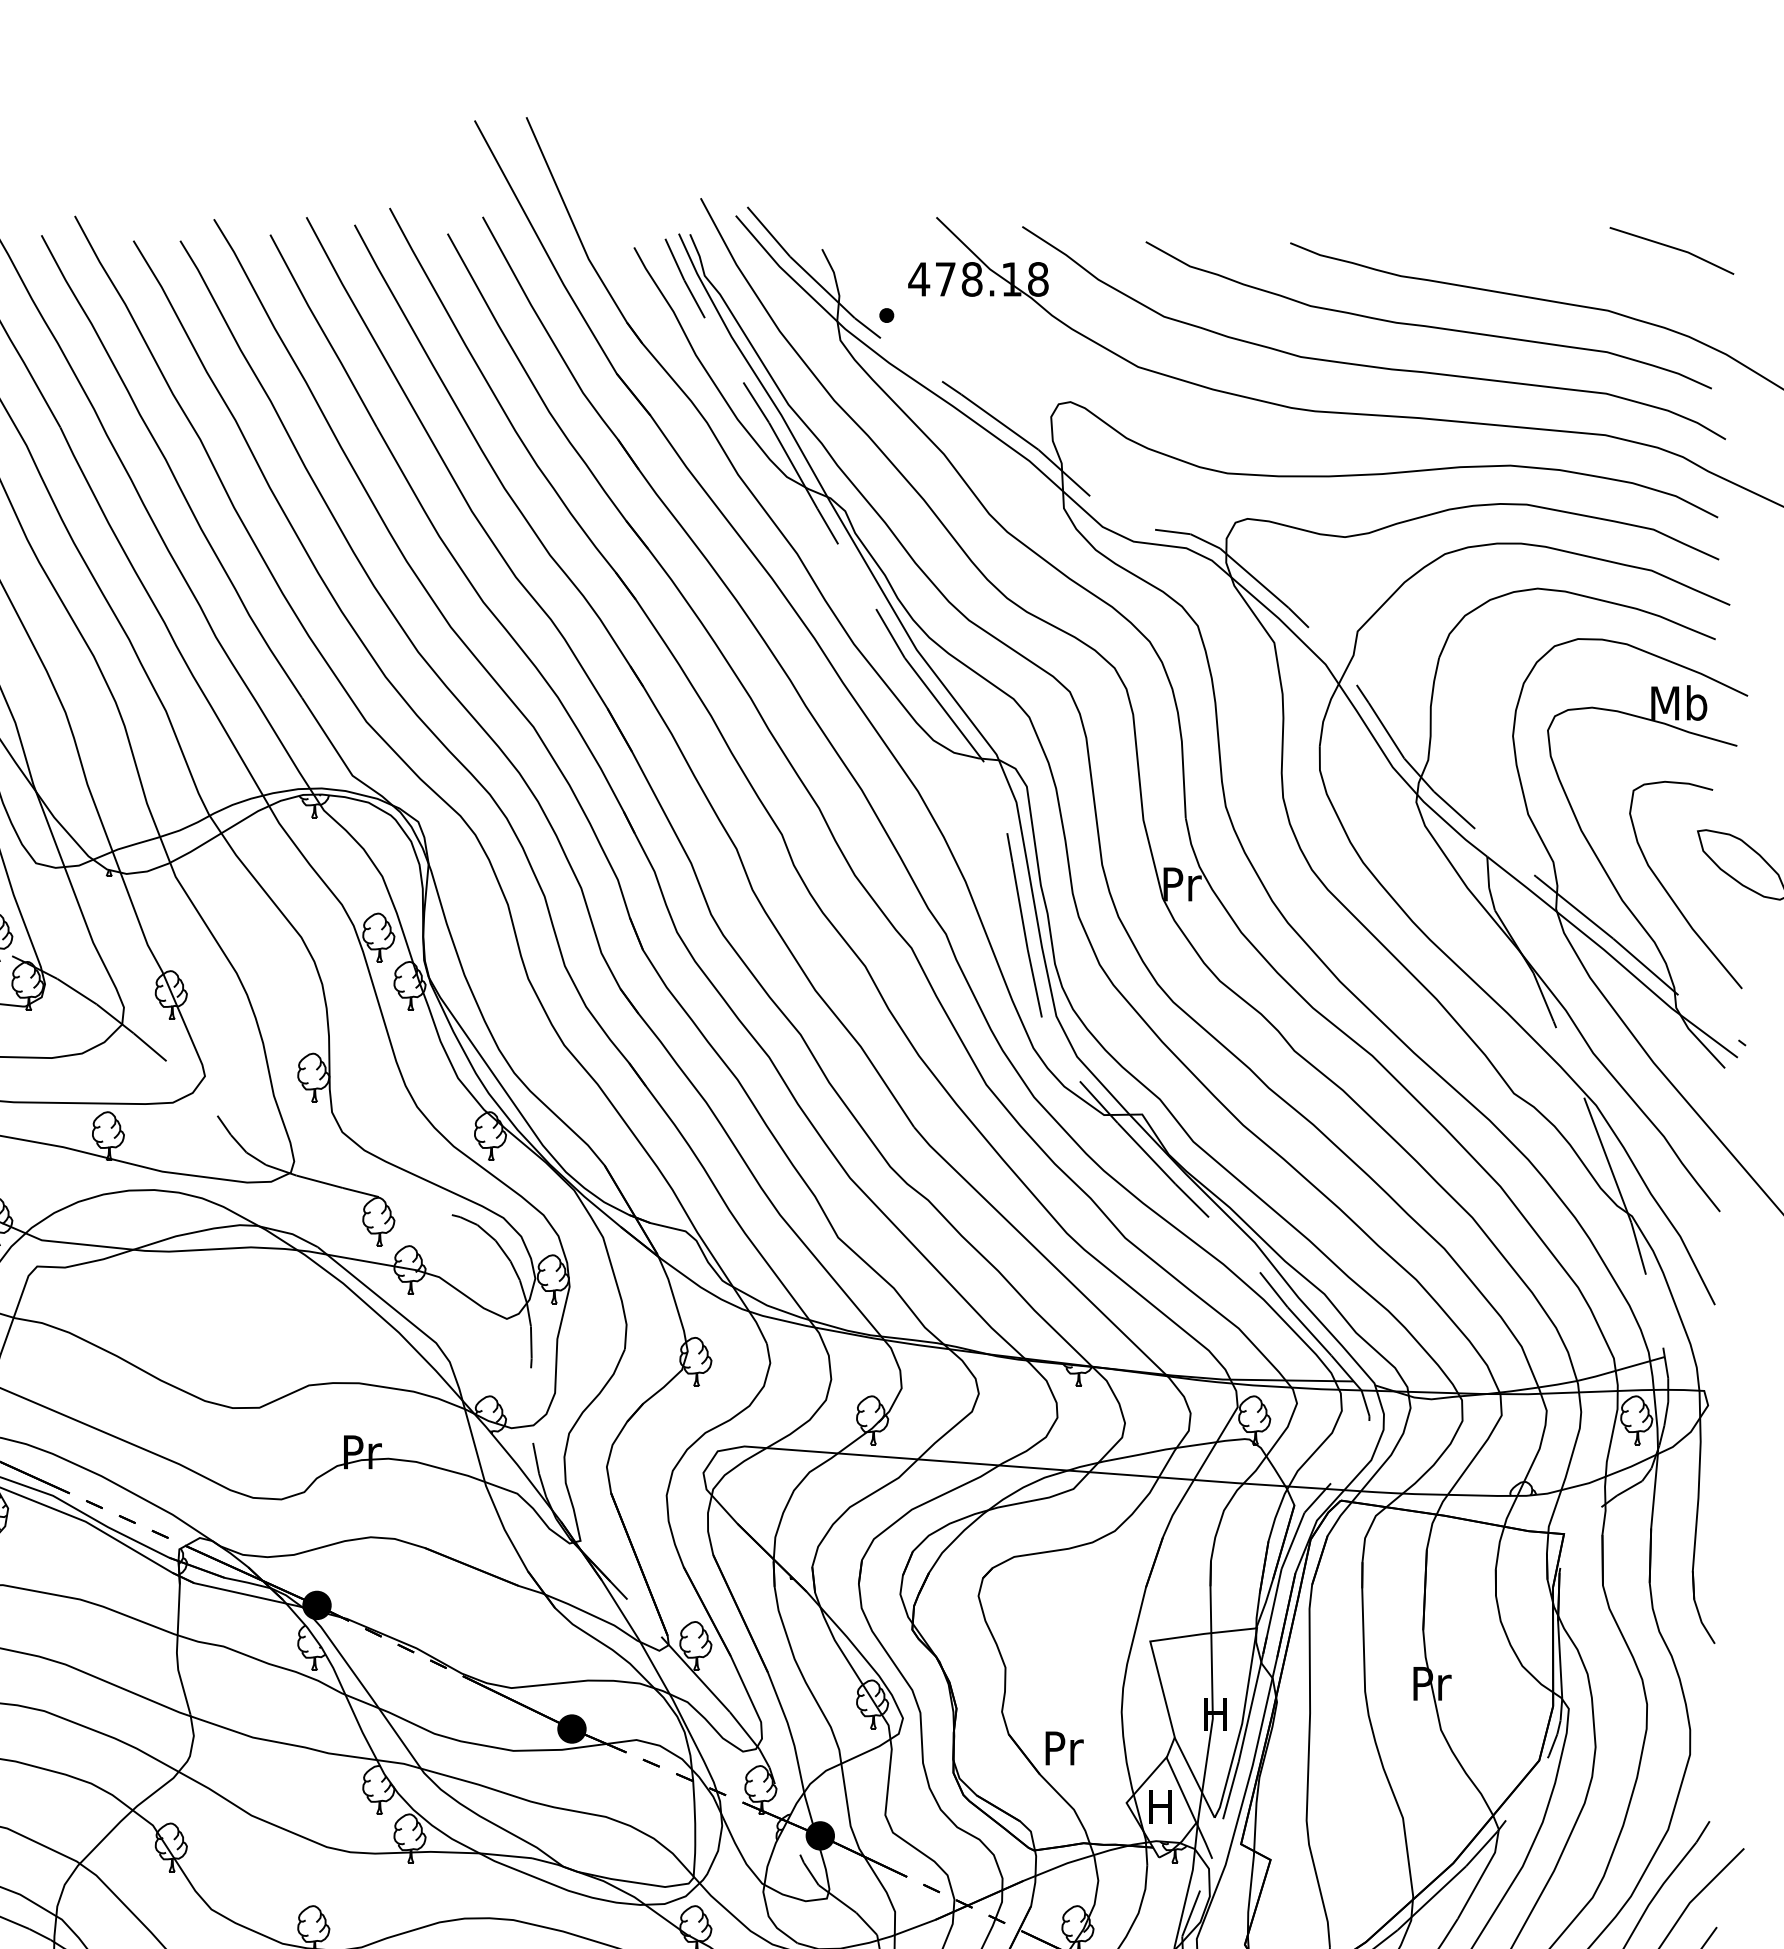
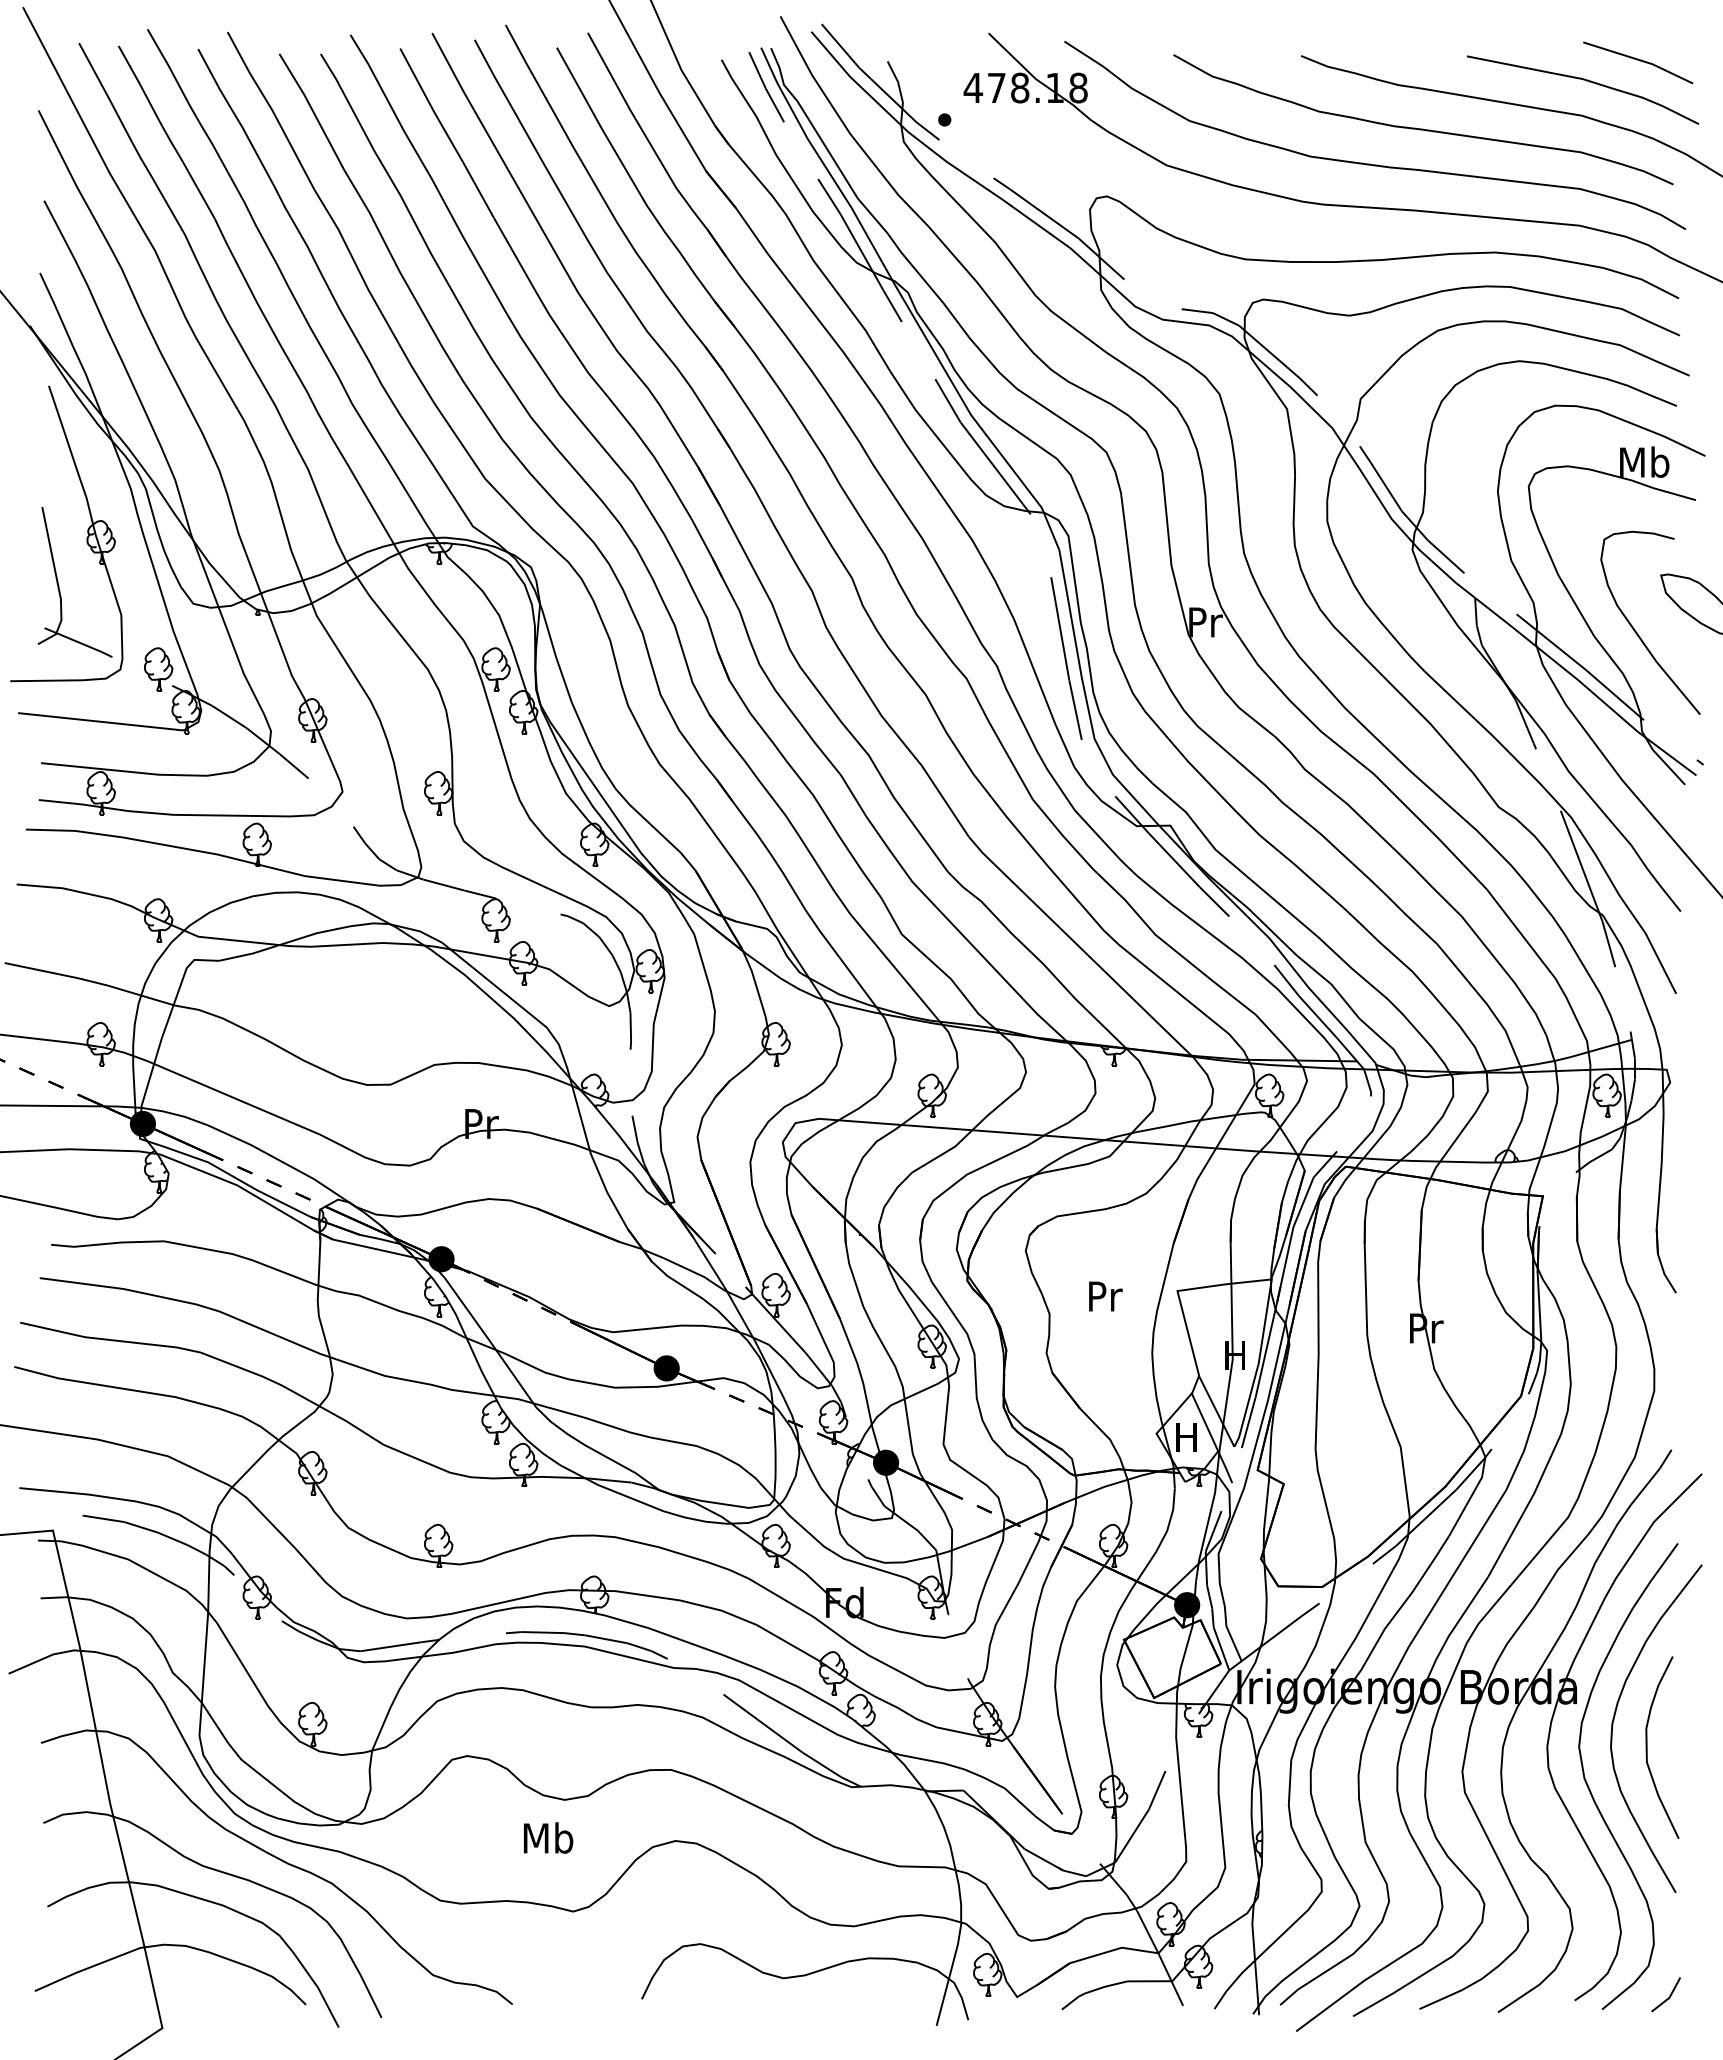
curve: (1613, 271) -> (1586, 81), added
text: (1064, 1748) -> (1105, 1296), moved

